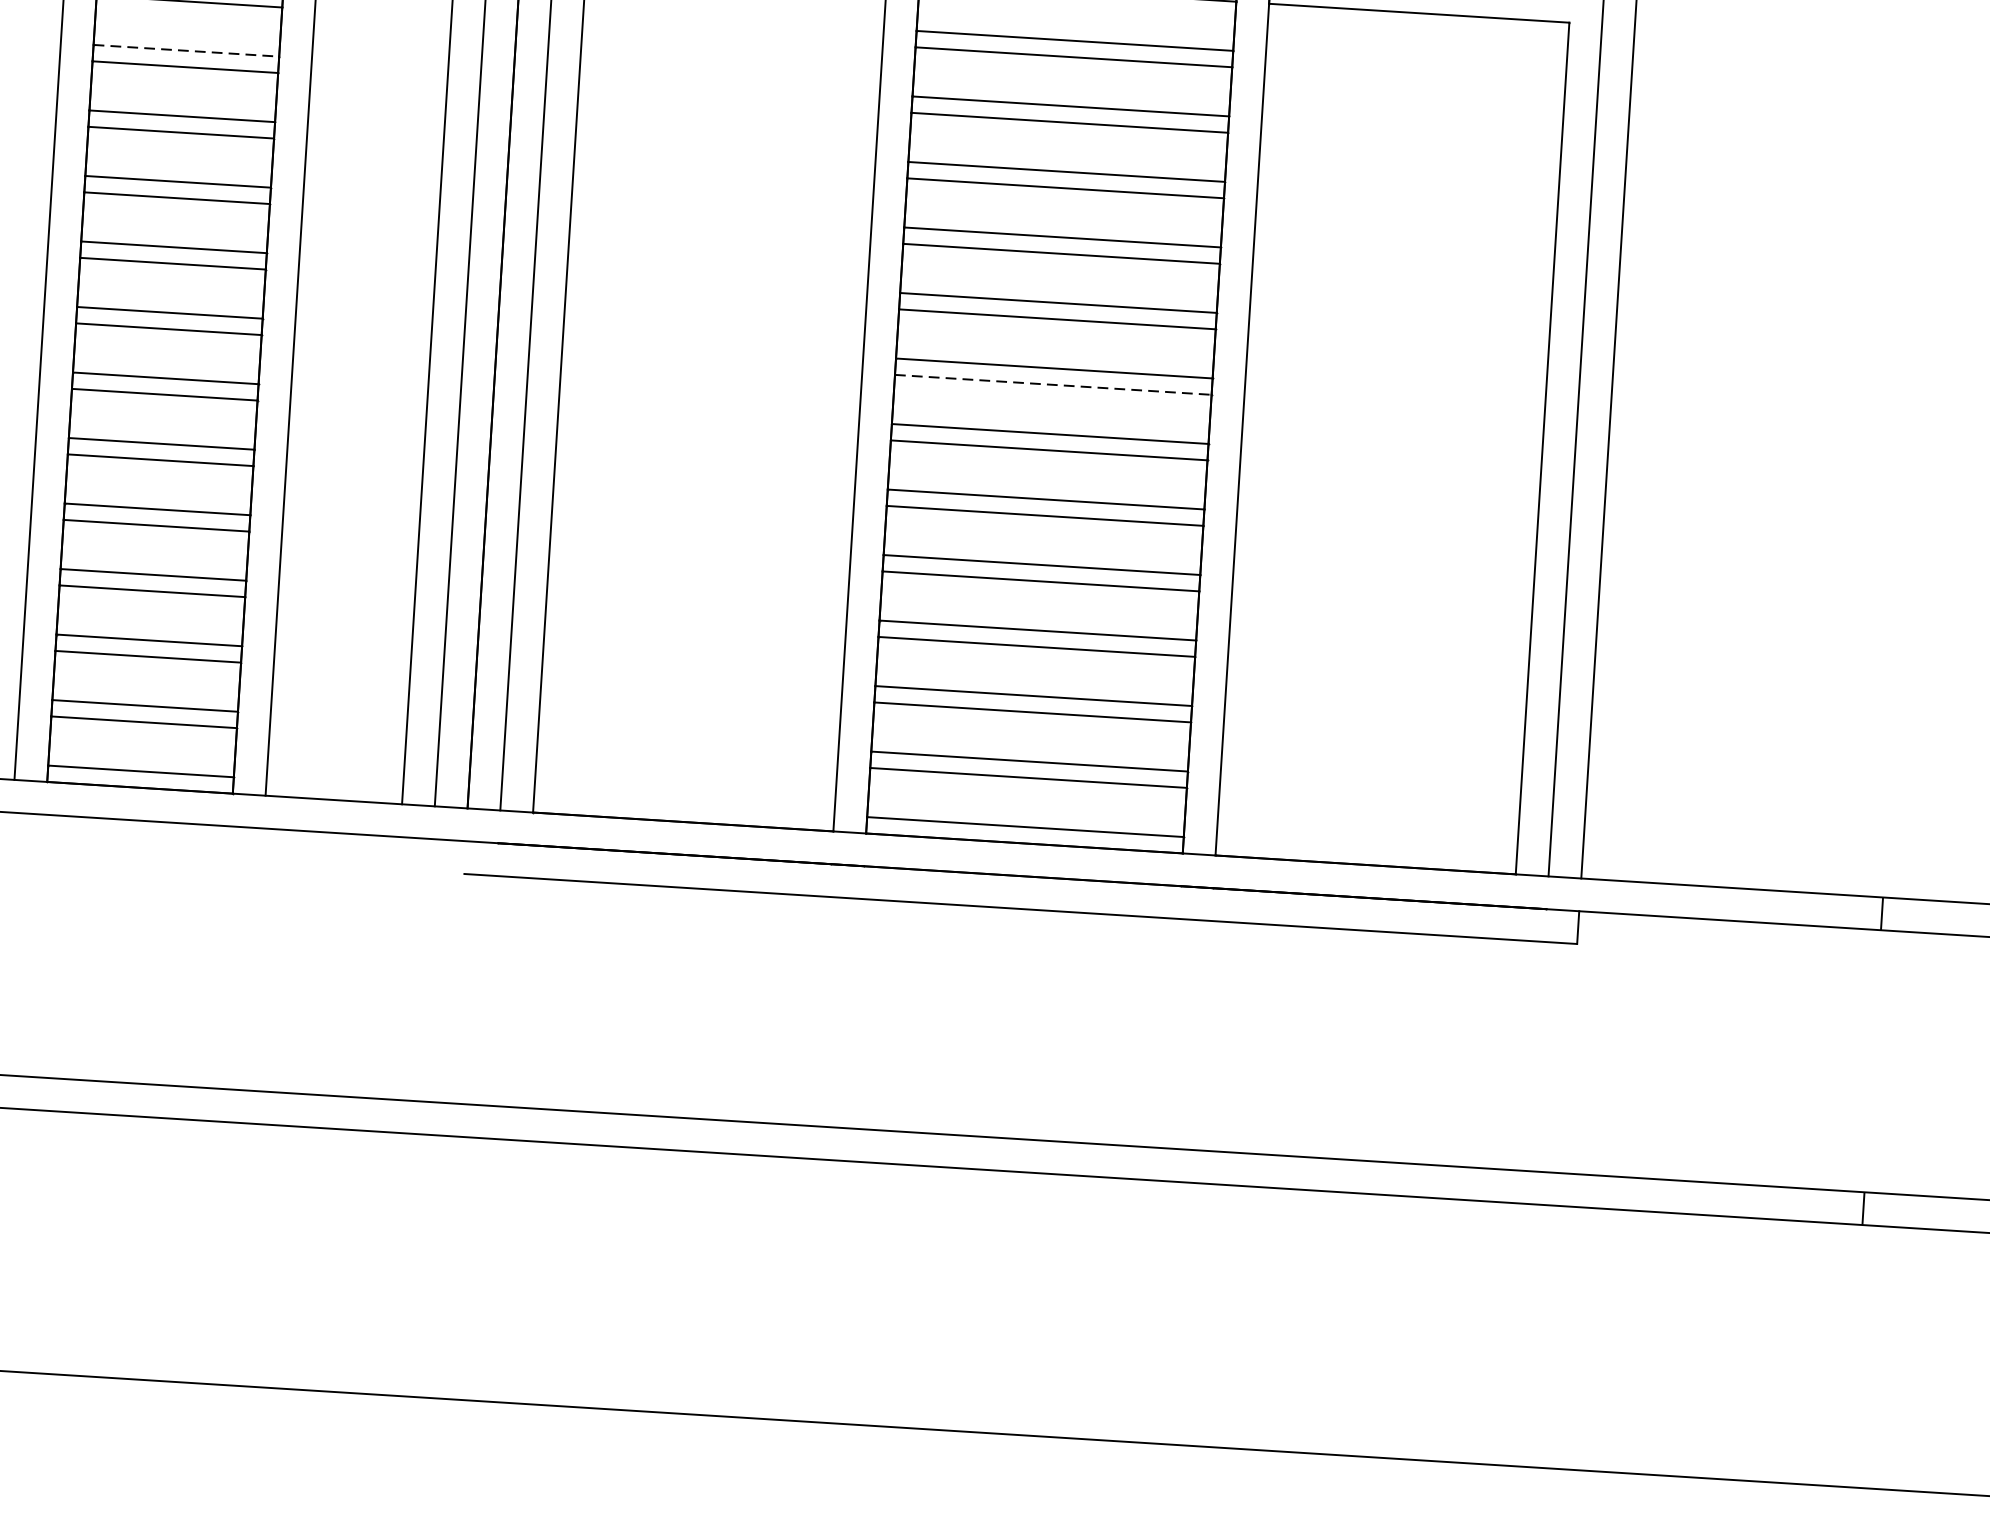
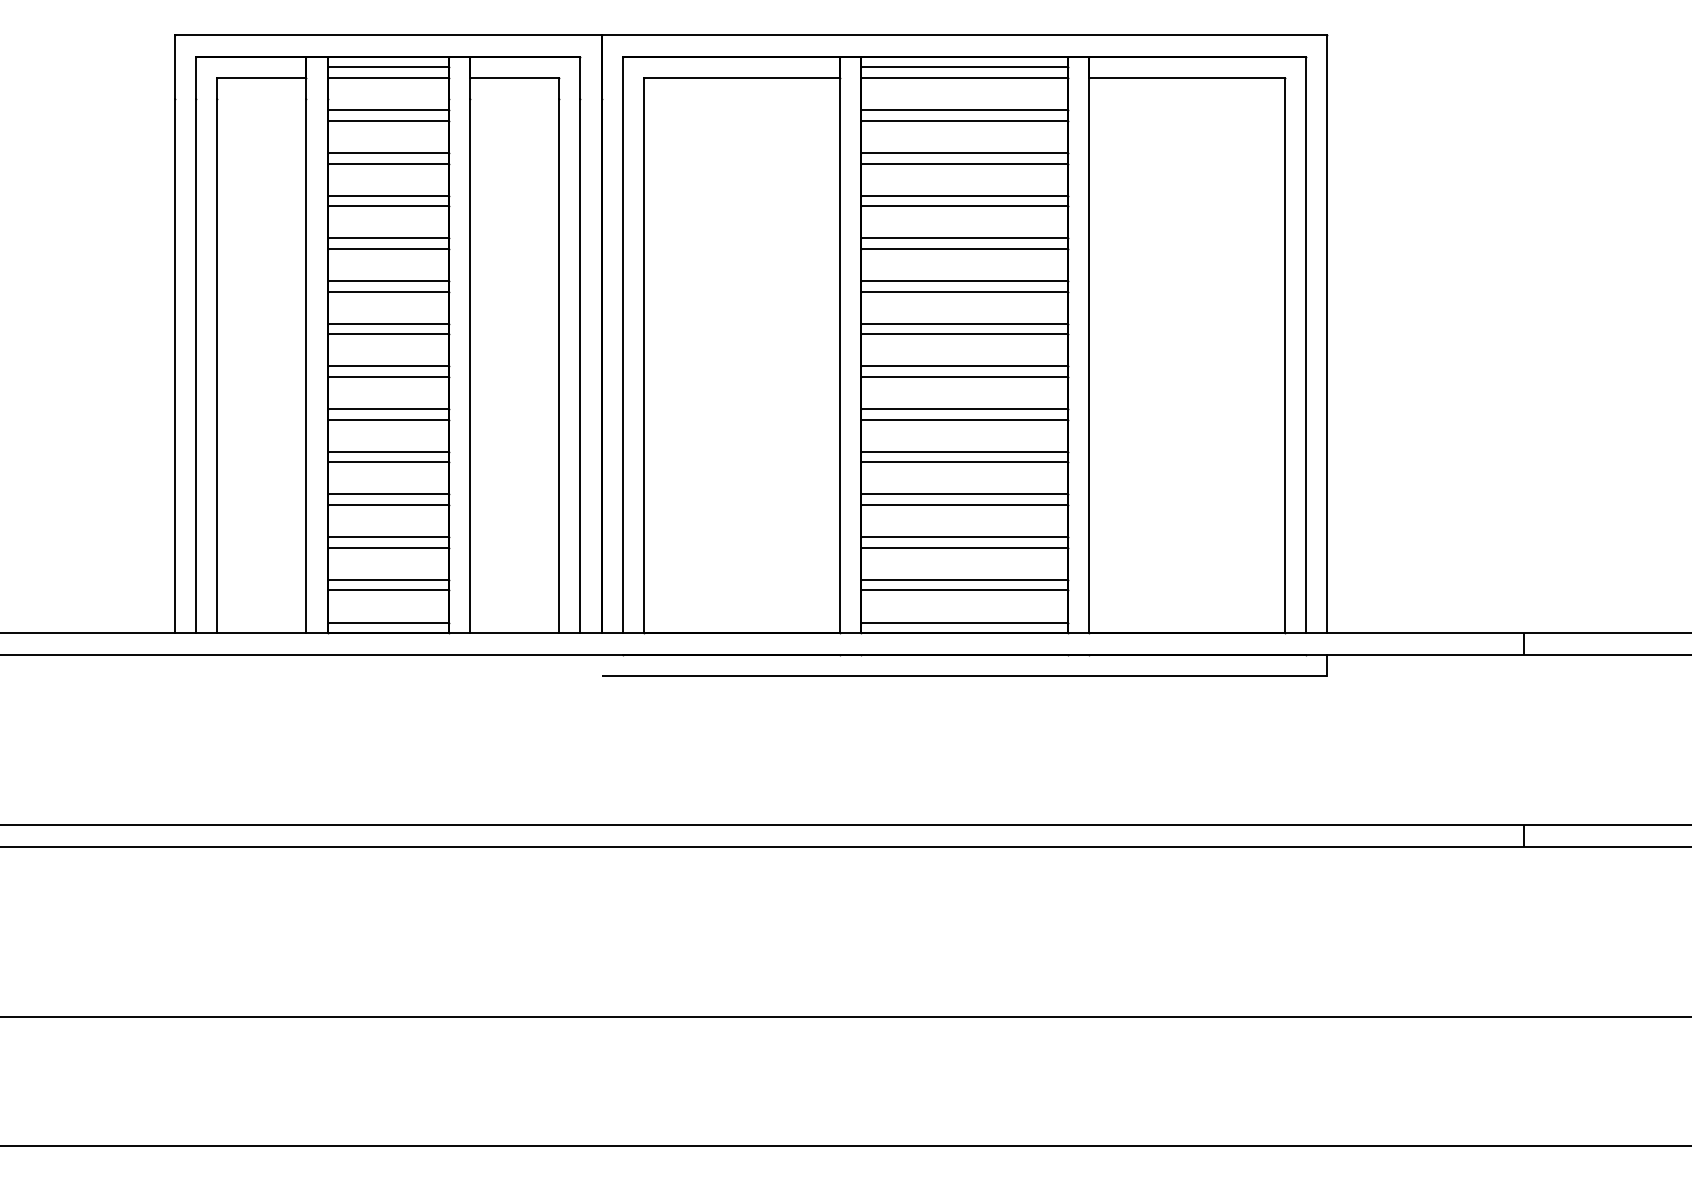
line: (187, 50) -> (388, 152), dashed -> solid
line: (1053, 385) -> (964, 334), dashed -> solid

